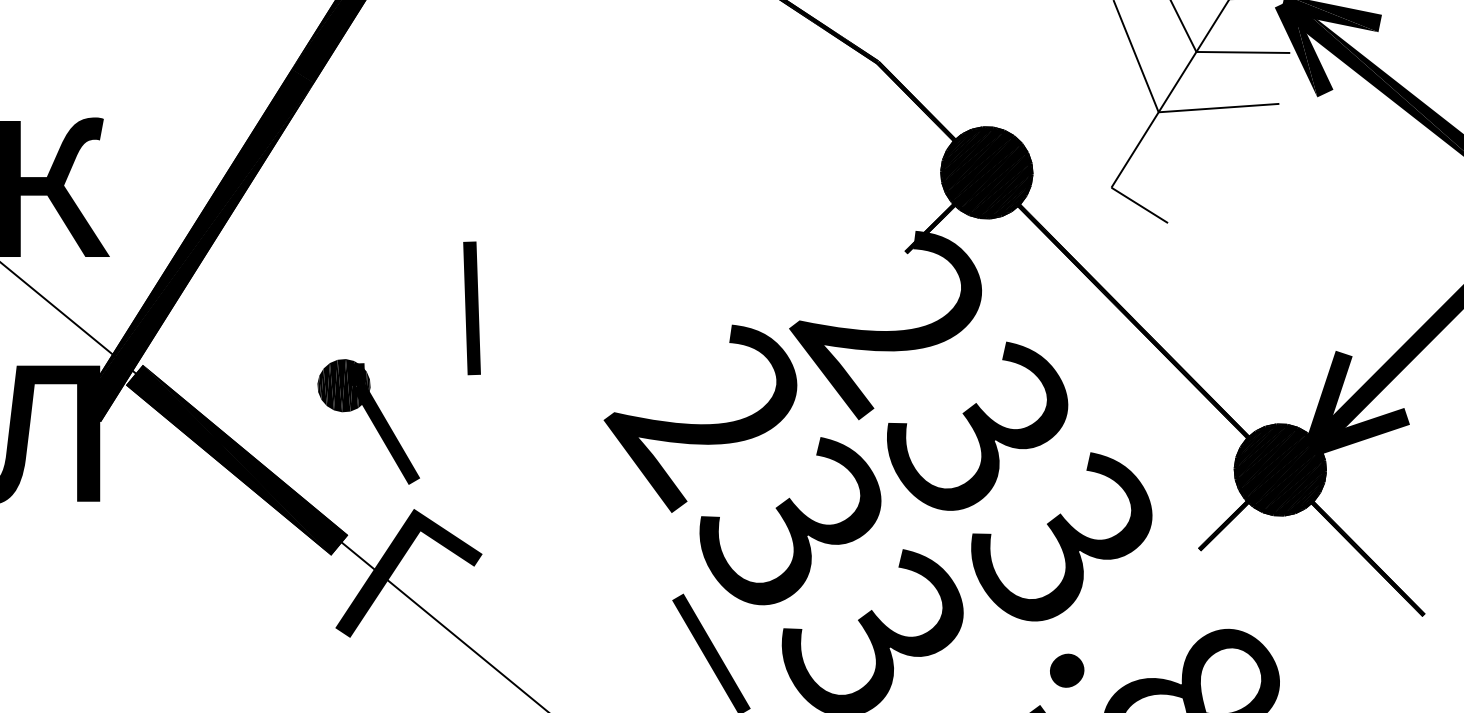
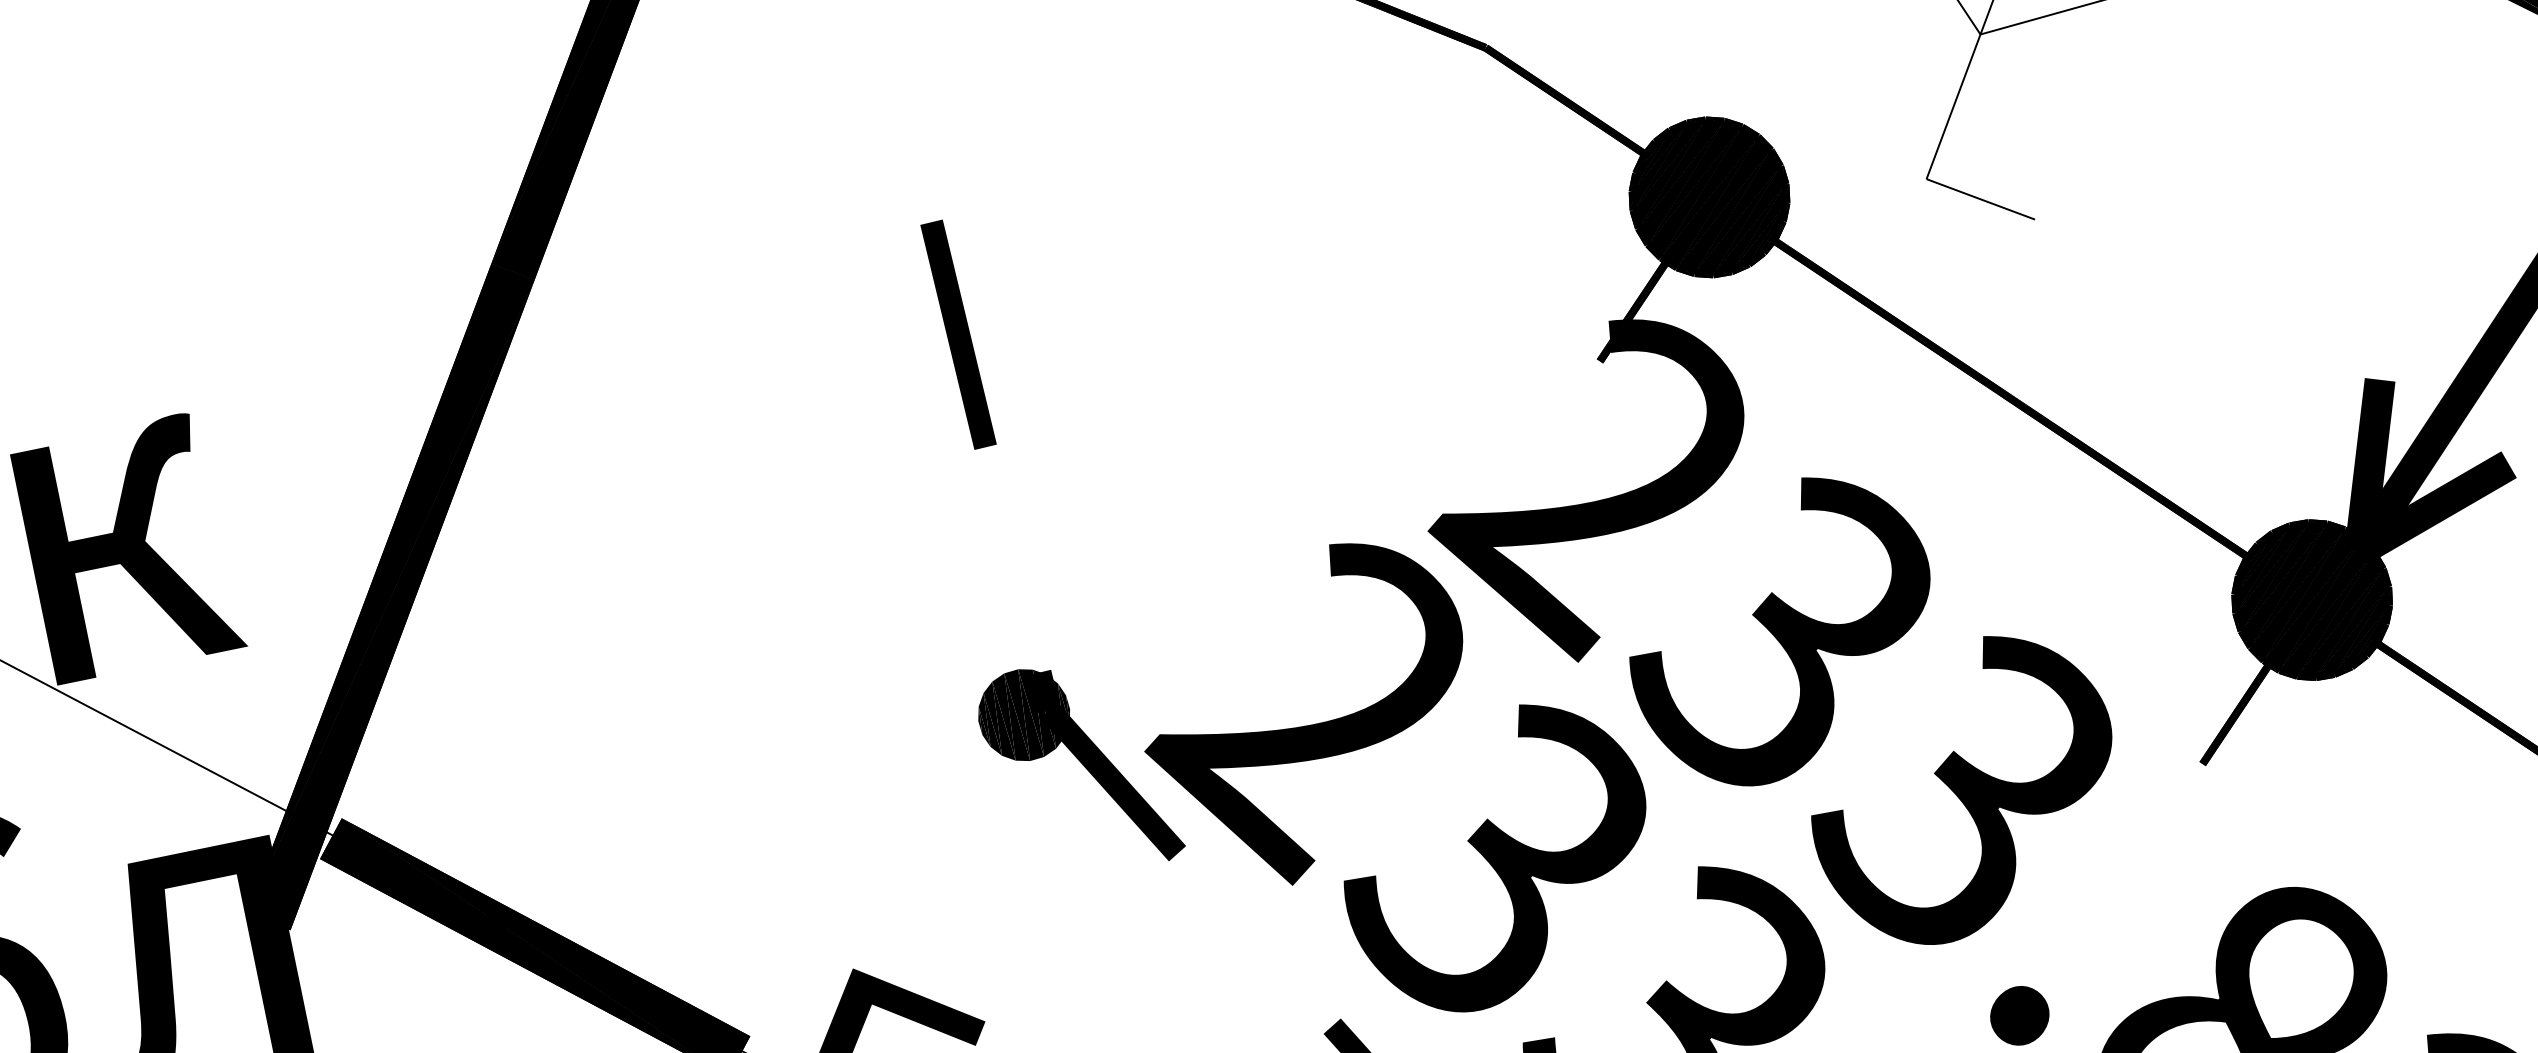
line: (471, 308) -> (957, 335), moved
part: (368, 421) -> (1078, 767), moved

